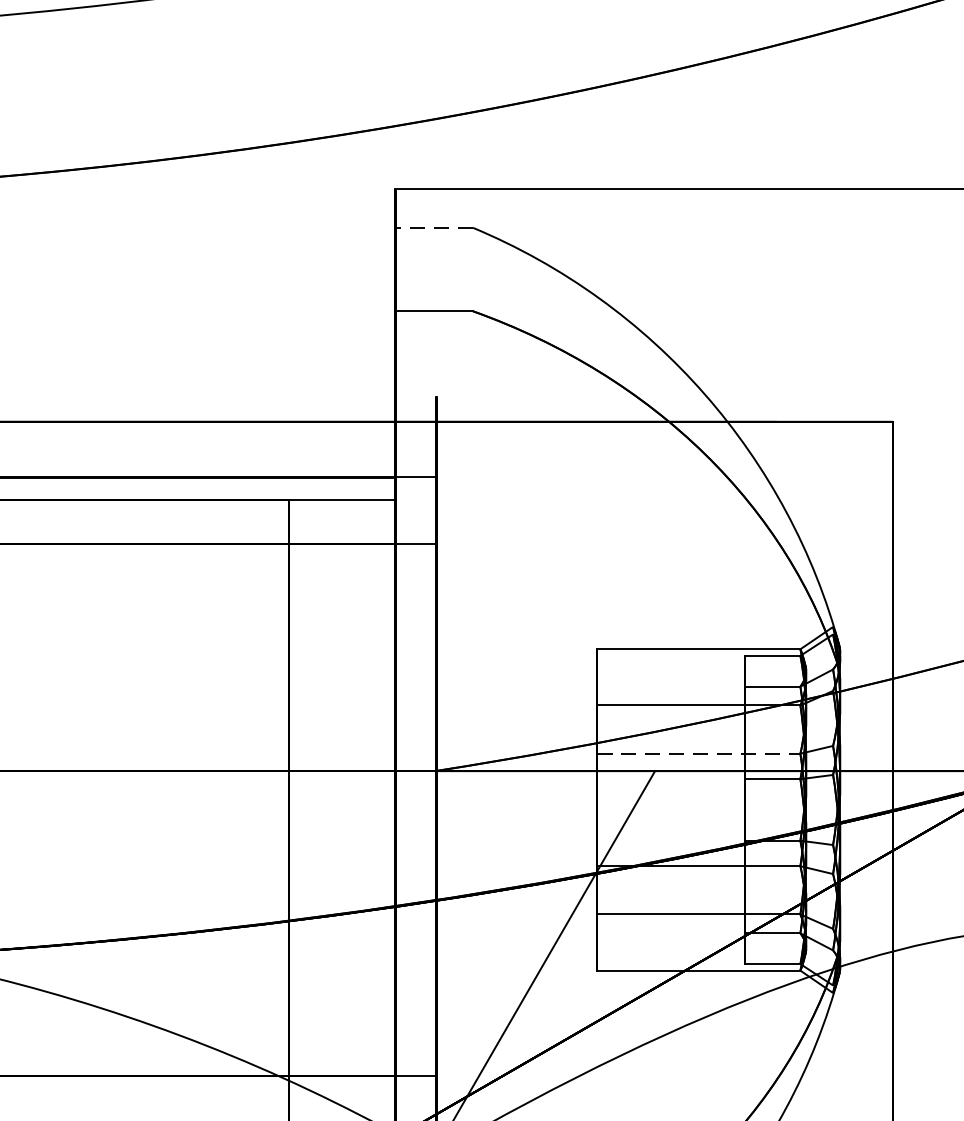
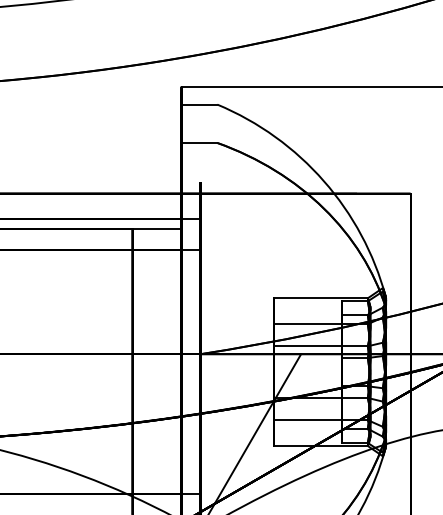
line: (434, 227) -> (199, 104), dashed -> solid
line: (699, 754) -> (321, 346), dashed -> solid

